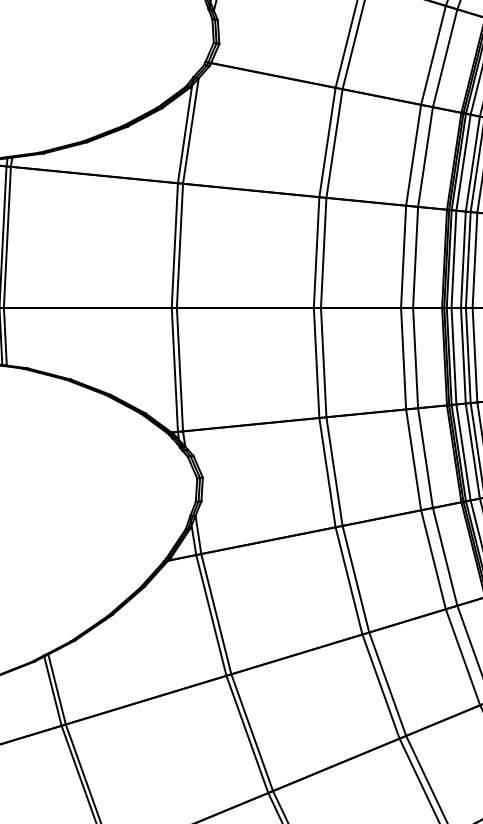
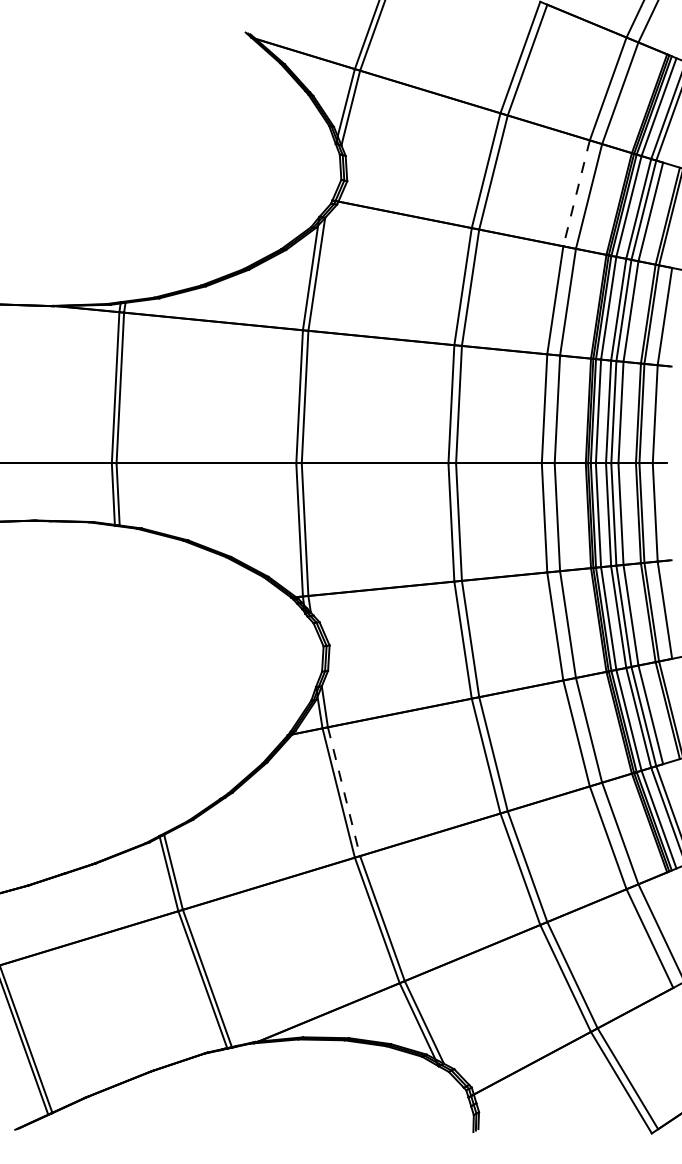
line: (433, 55) -> (576, 193), solid -> dashed
line: (216, 614) -> (344, 792), solid -> dashed

